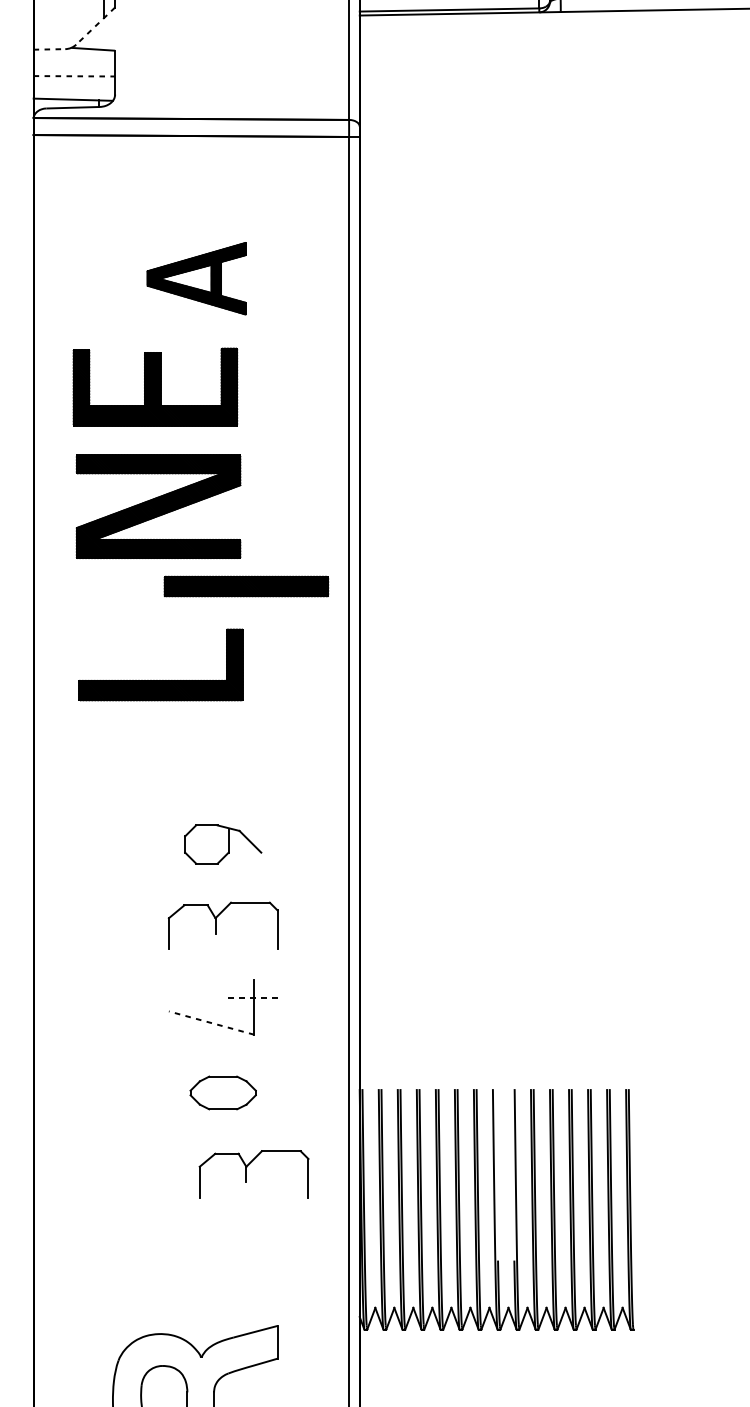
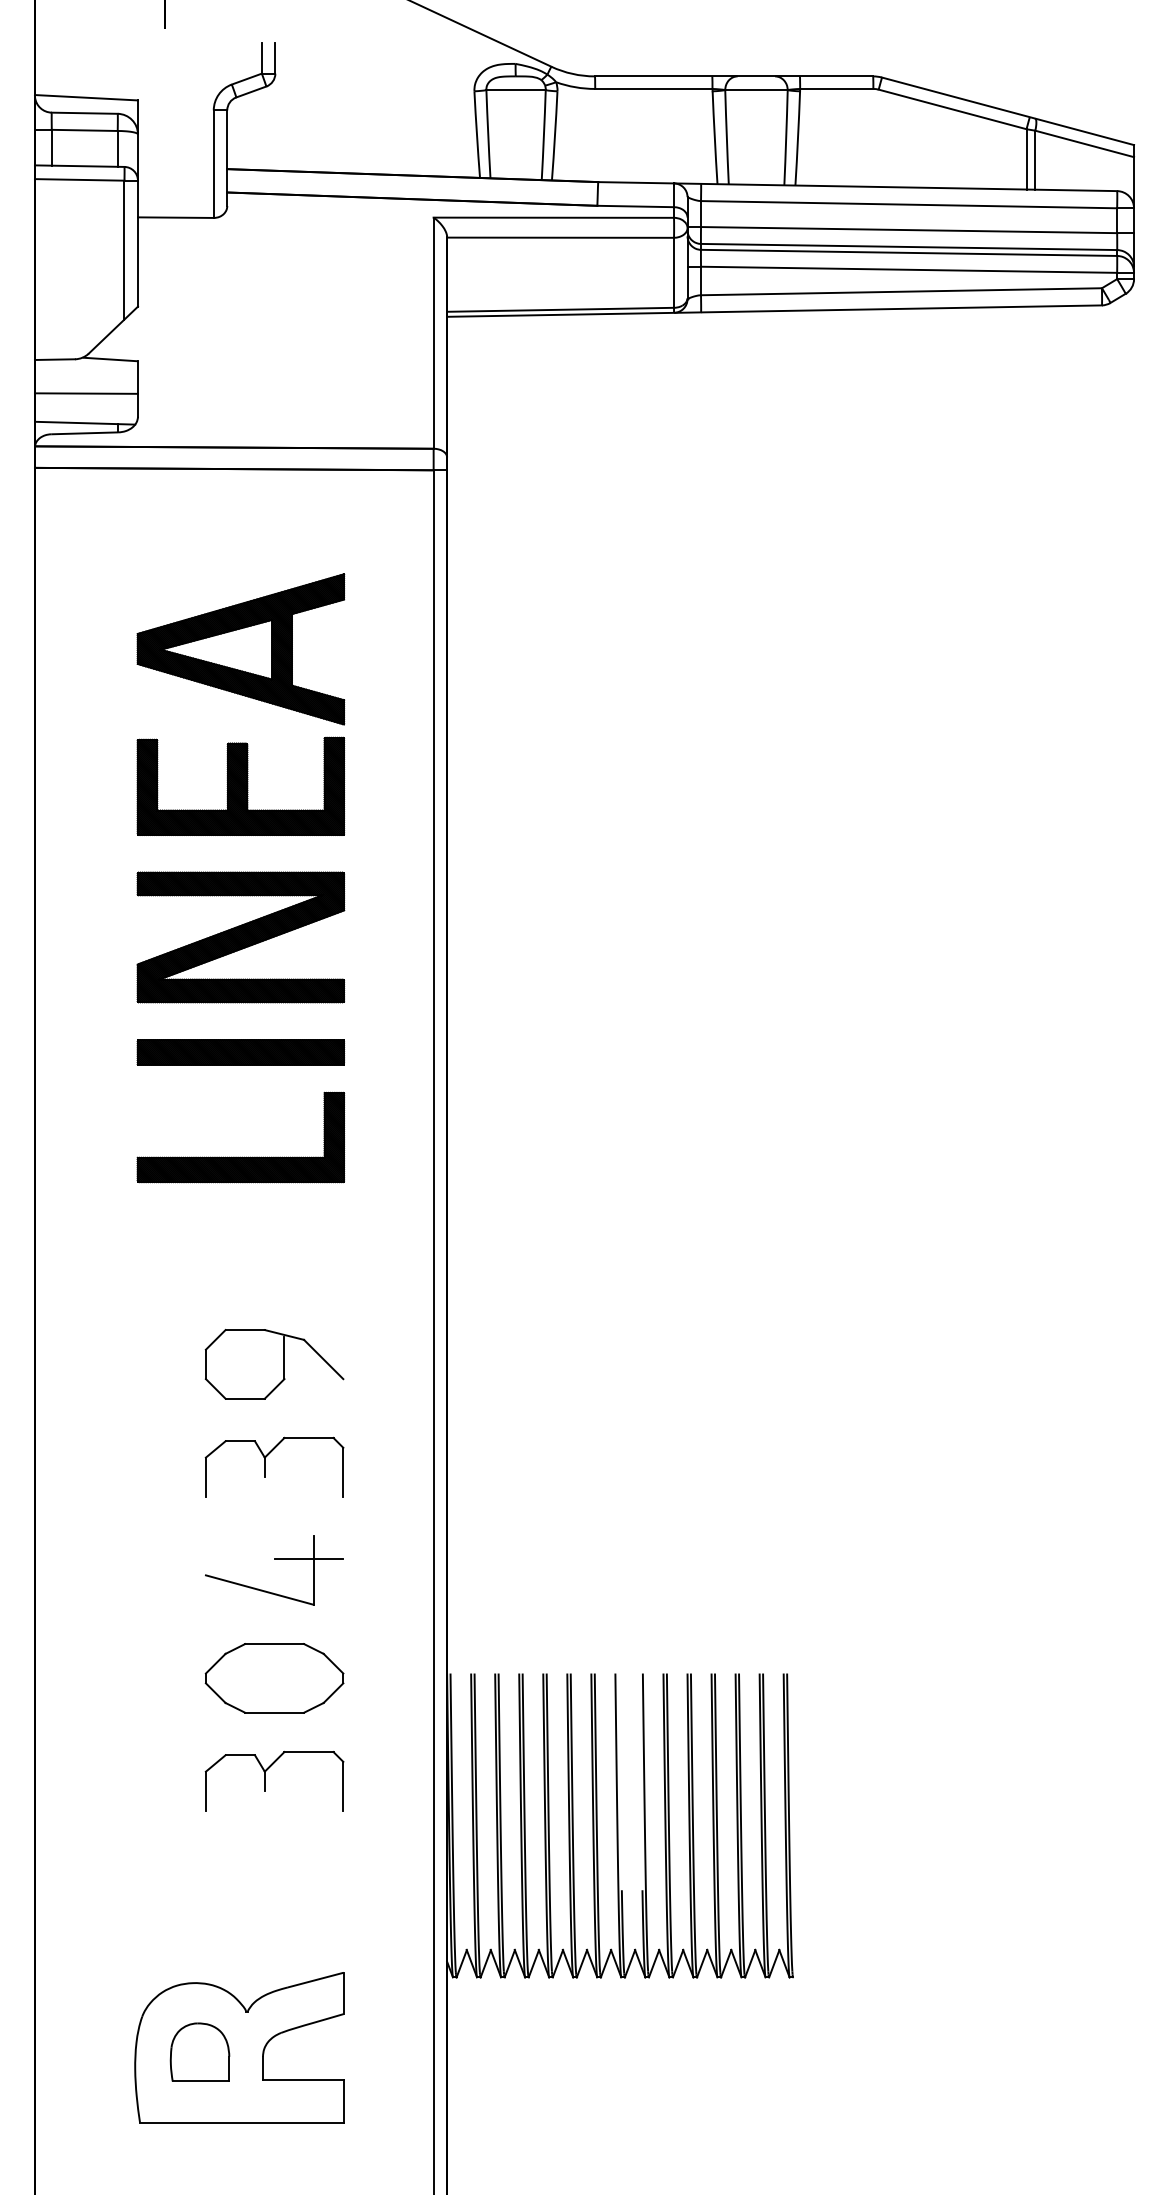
line: (95, 26) -> (113, 330), dashed -> solid
line: (49, 49) -> (55, 359), dashed -> solid
line: (74, 76) -> (86, 393), dashed -> solid
part: (196, 278) -> (240, 649), size x1.67
part: (155, 386) -> (240, 785), moved
part: (158, 506) -> (240, 937), moved
part: (246, 586) -> (240, 1052), moved
part: (160, 679) -> (240, 1156), moved
part: (223, 844) -> (274, 1364), size x1.43
line: (250, 998) -> (308, 1559), dashed -> solid
line: (211, 1023) -> (259, 1590), dashed -> solid
part: (223, 1093) -> (274, 1678), size x1.67
part: (246, 1174) -> (265, 1781), moved

